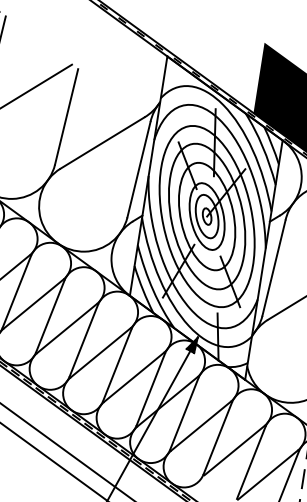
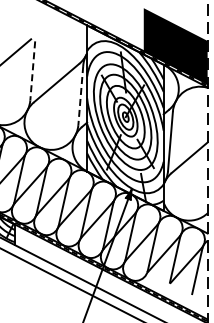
line: (66, 116) -> (32, 70), solid -> dashed
line: (138, 169) -> (80, 95), solid -> dashed

